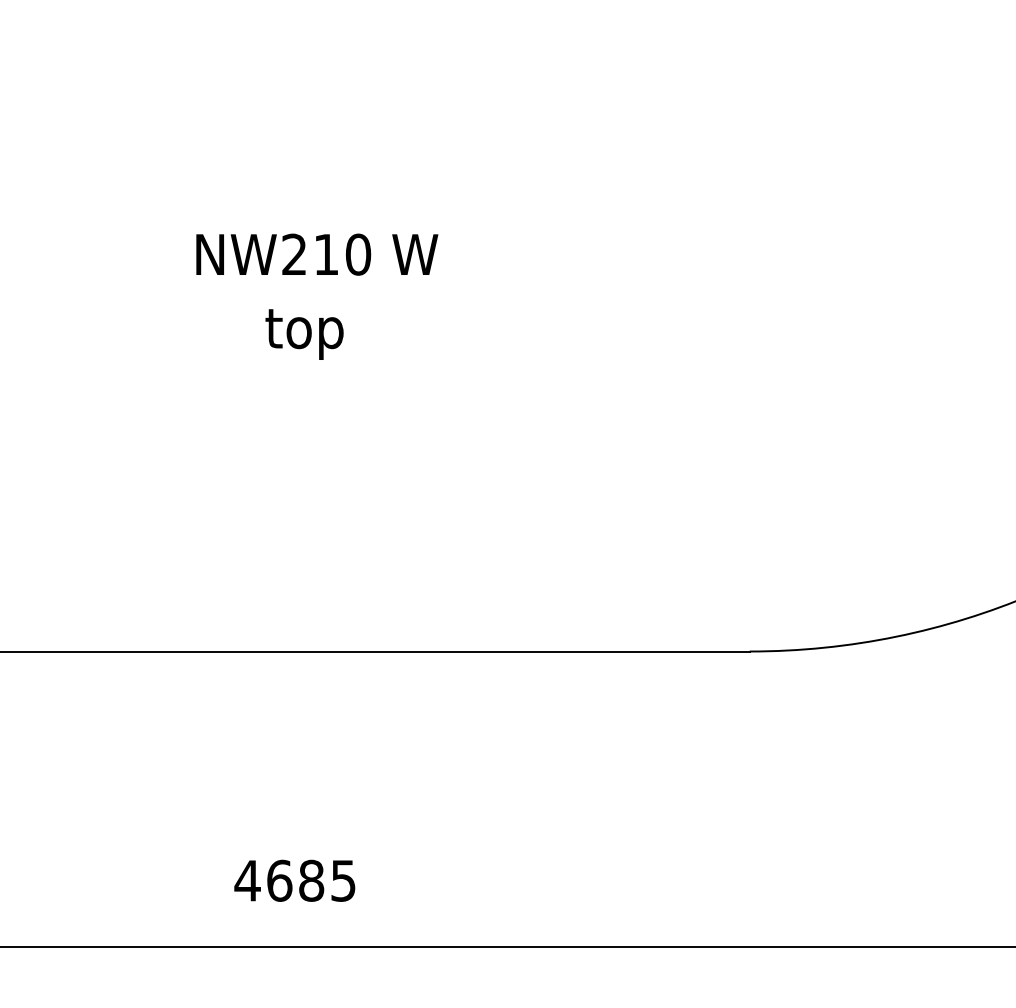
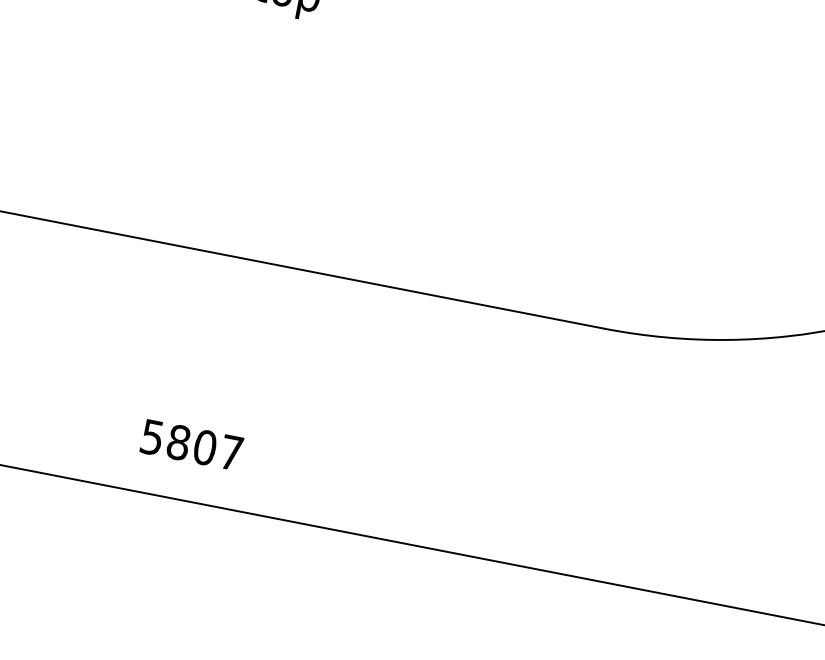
text: (294, 880) -> (191, 444), 4685 -> 5807

